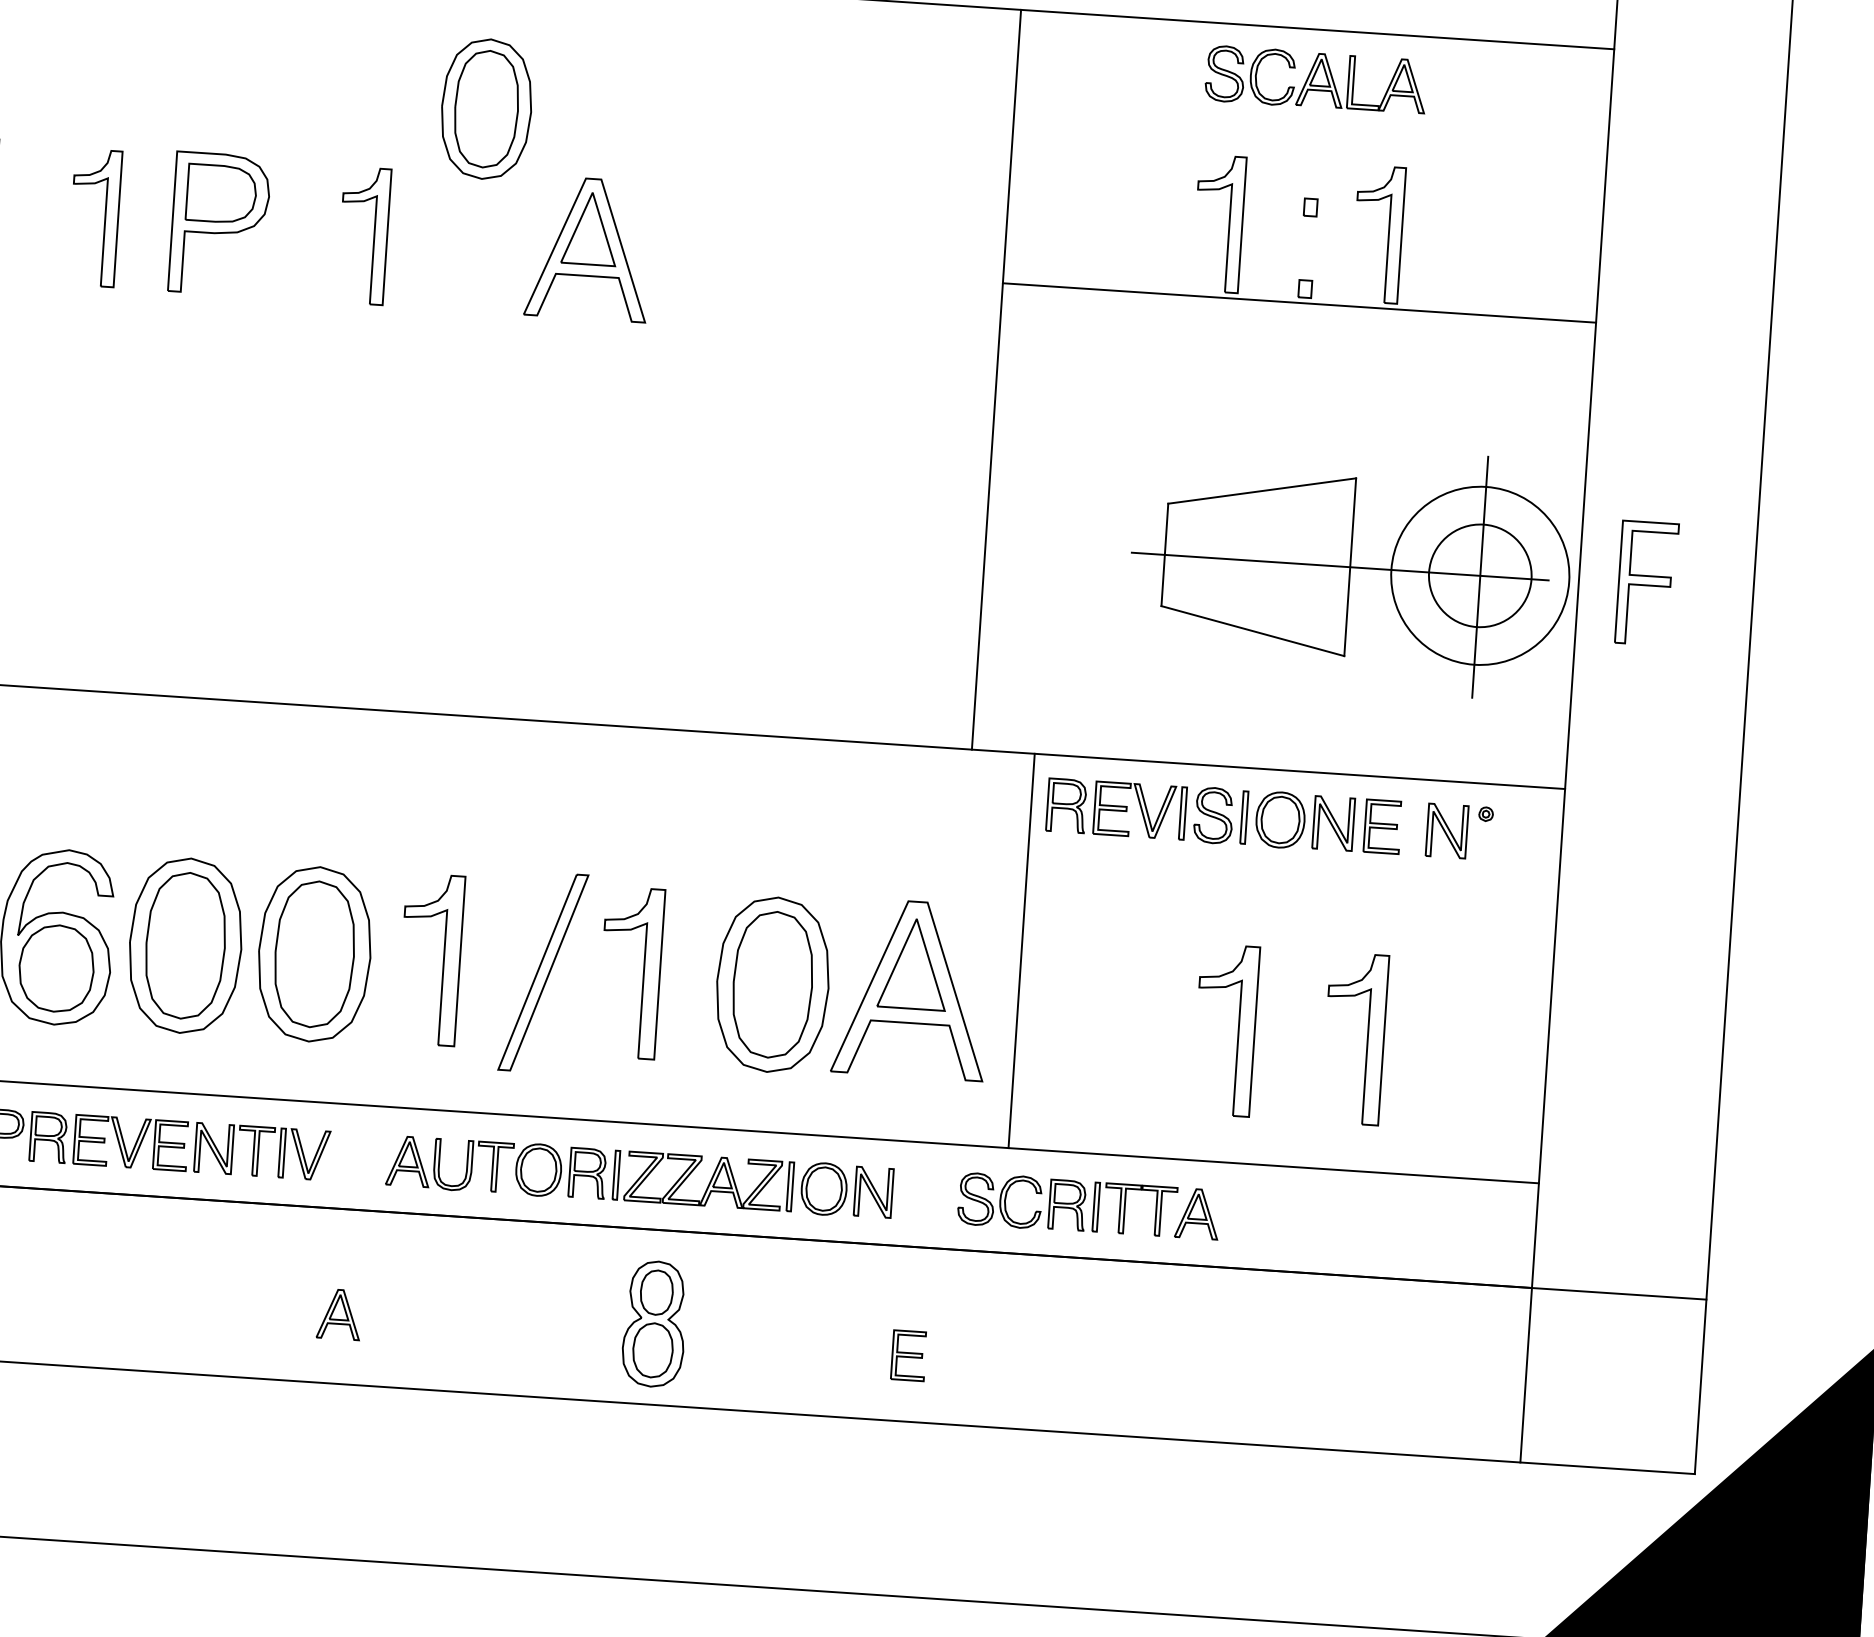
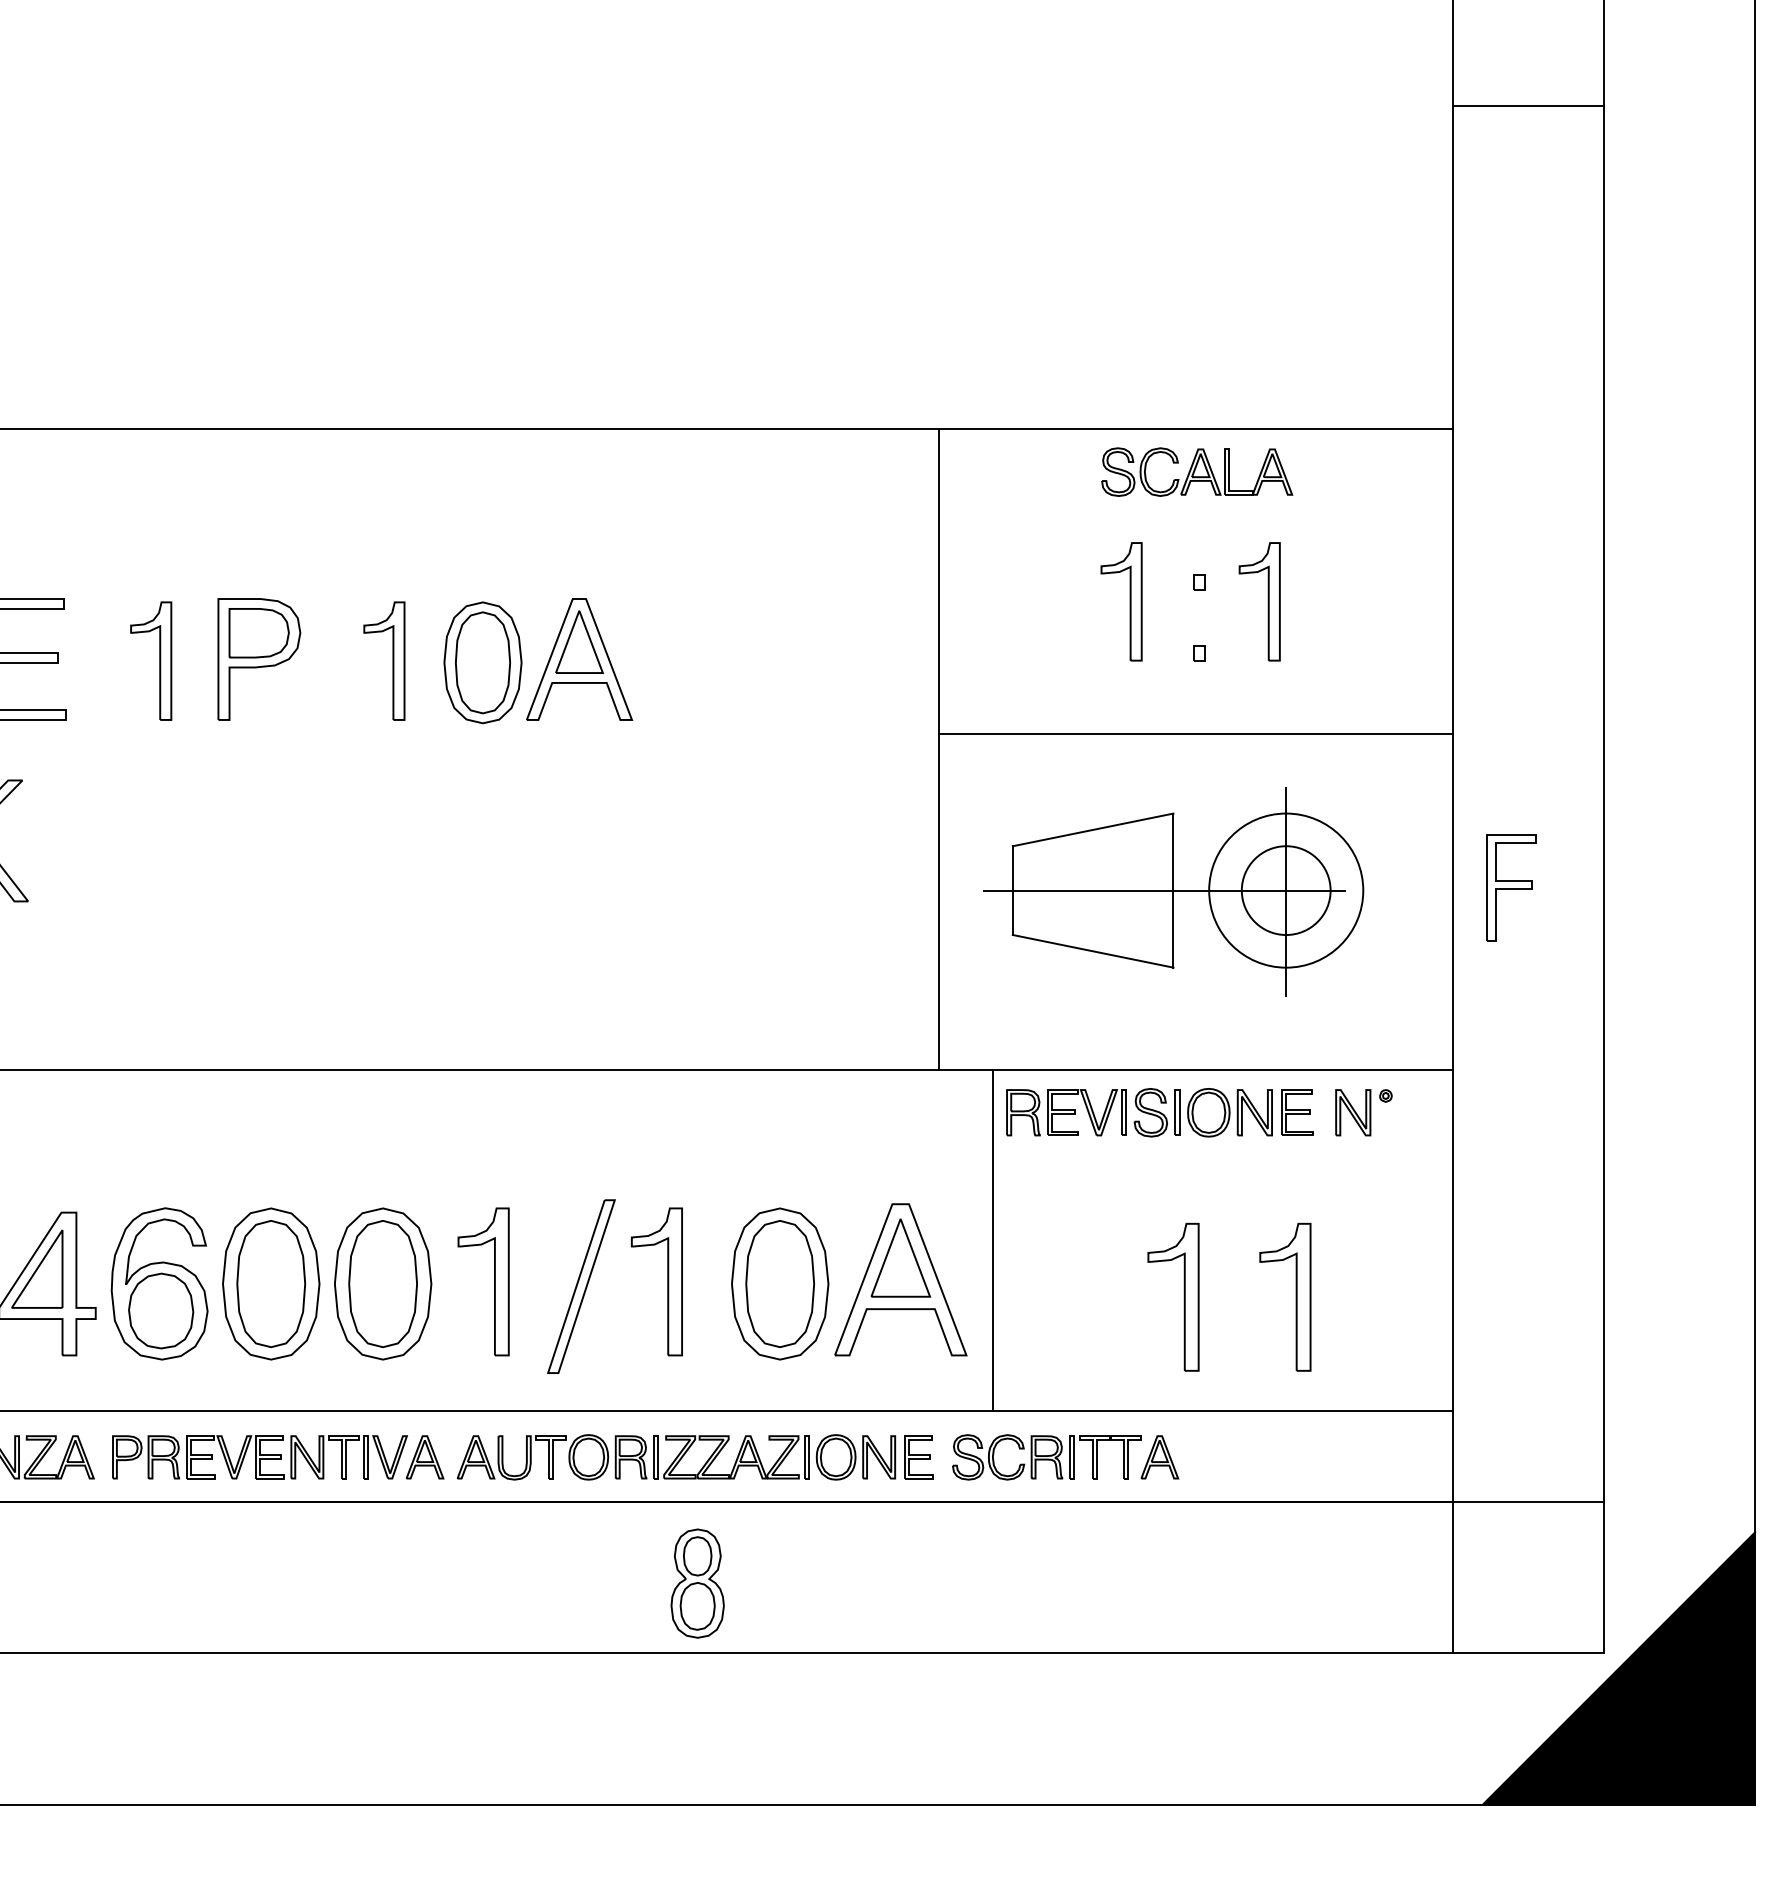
part: (486, 108) -> (482, 662), moved
line: (1299, 302) -> (1195, 734), moved
part: (1350, 568) -> (1173, 891), moved
part: (339, 1314) -> (425, 1457), moved
part: (908, 1355) -> (918, 1457), moved

